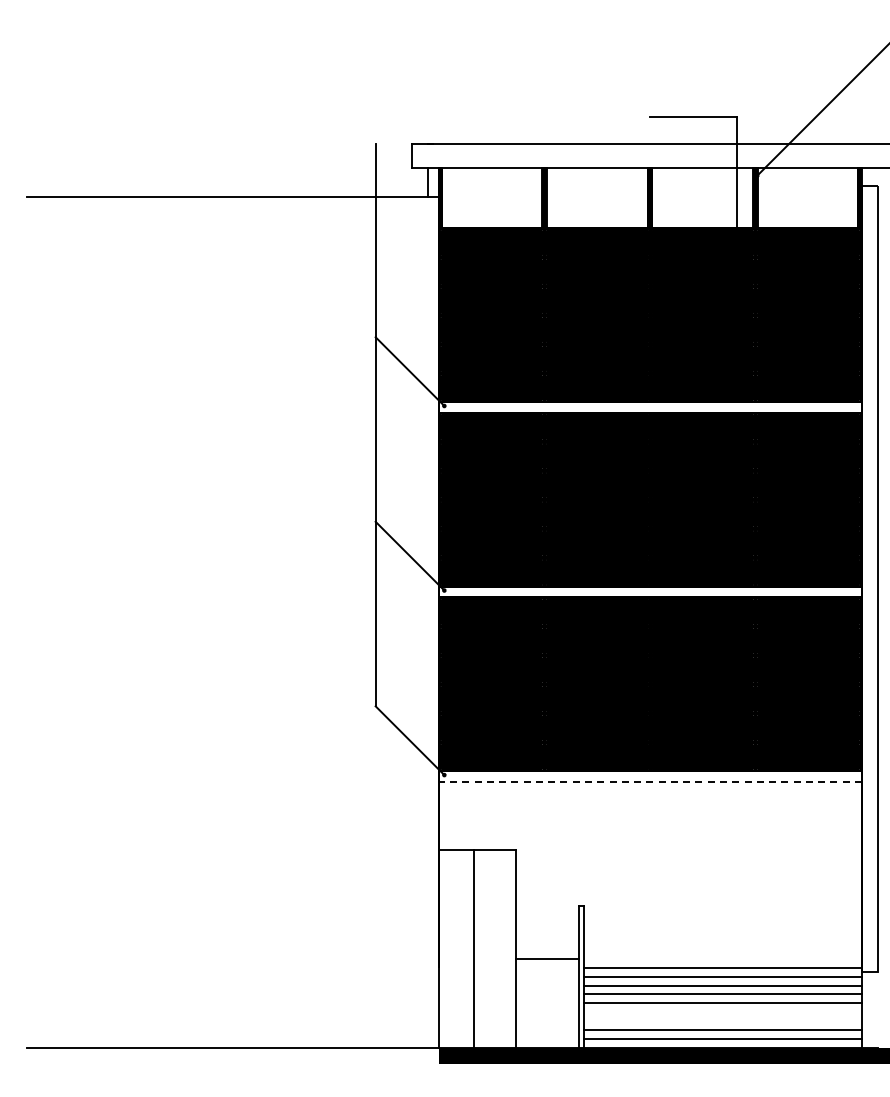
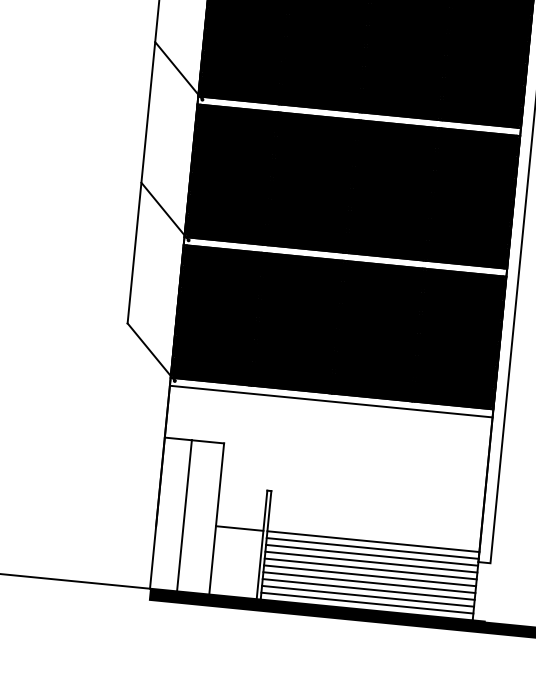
line: (650, 781) -> (331, 401), dashed -> solid
line: (722, 958) -> (373, 541), added
line: (722, 1012) -> (369, 582), added
line: (722, 1021) -> (368, 589), added

